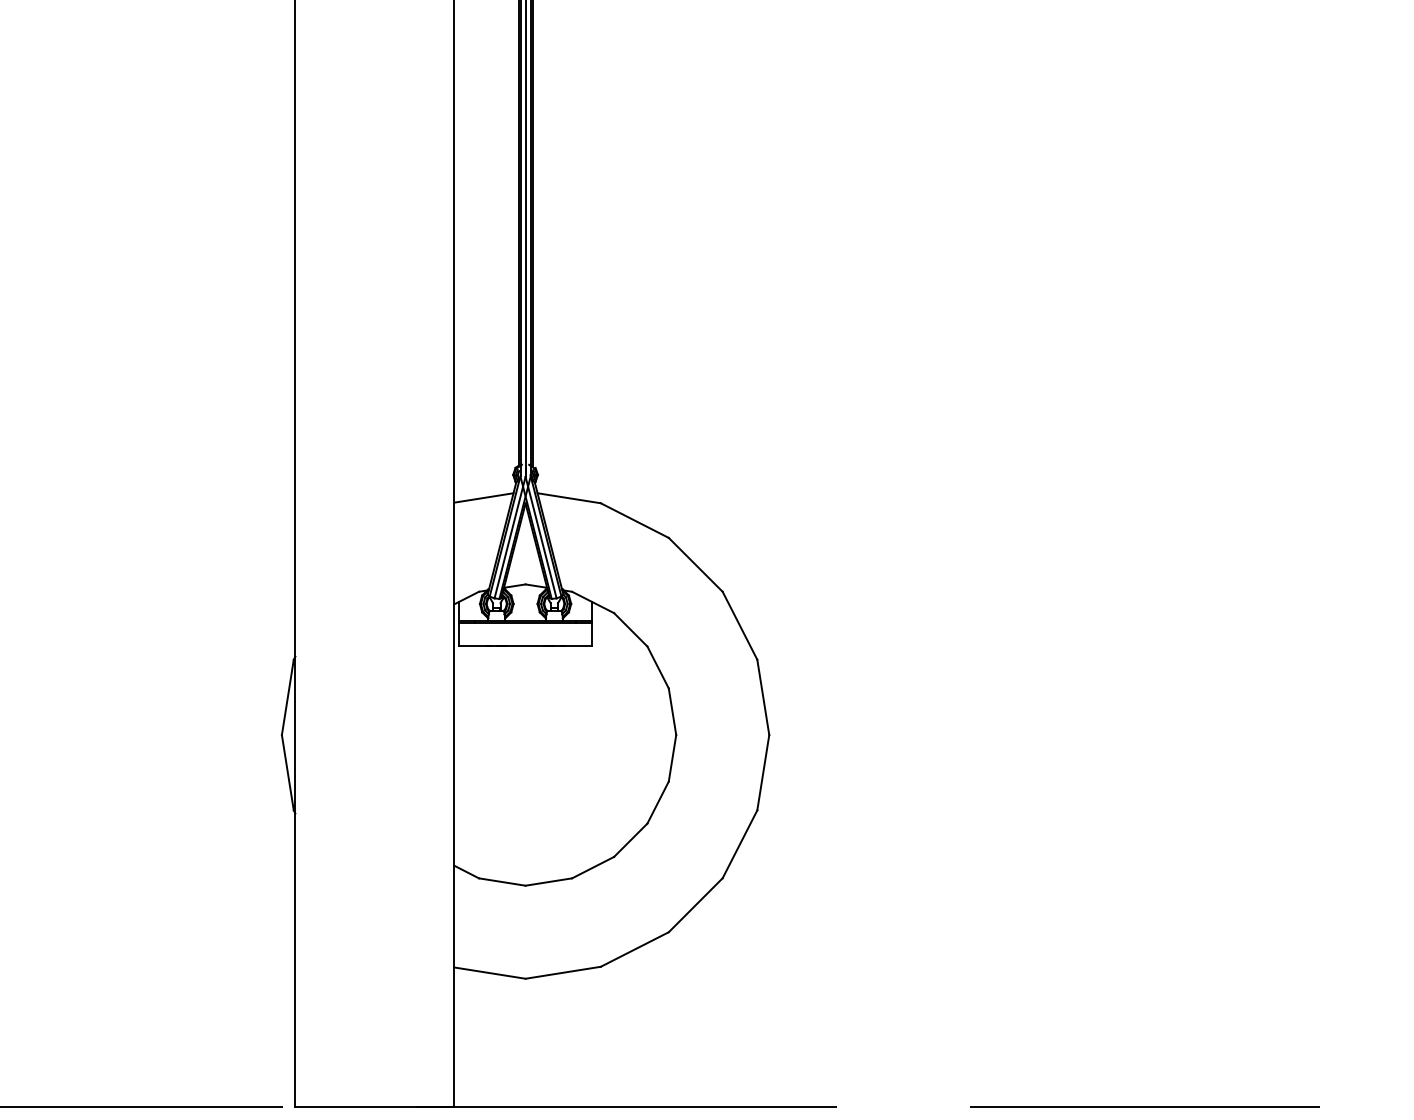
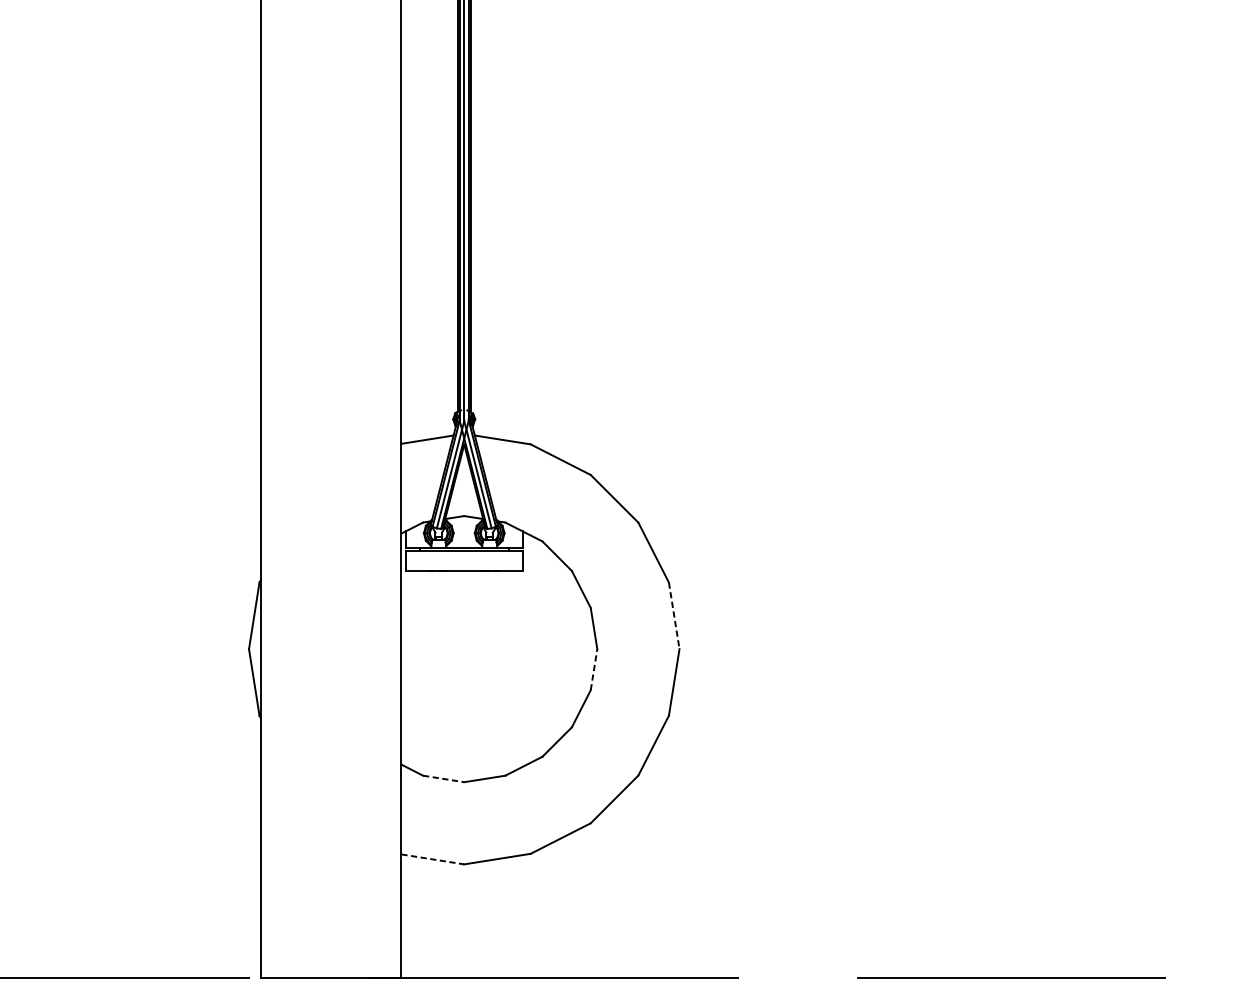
line: (763, 697) -> (674, 615), solid -> dashed
line: (672, 758) -> (594, 669), solid -> dashed
line: (502, 882) -> (443, 779), solid -> dashed
line: (490, 973) -> (433, 859), solid -> dashed

